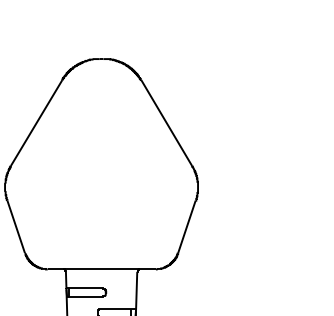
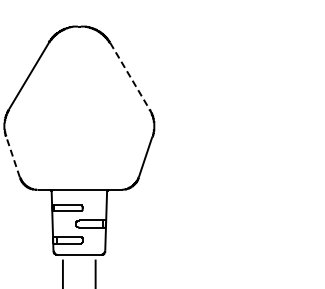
line: (166, 123) -> (129, 76), solid -> dashed
line: (16, 226) -> (13, 156), solid -> dashed

